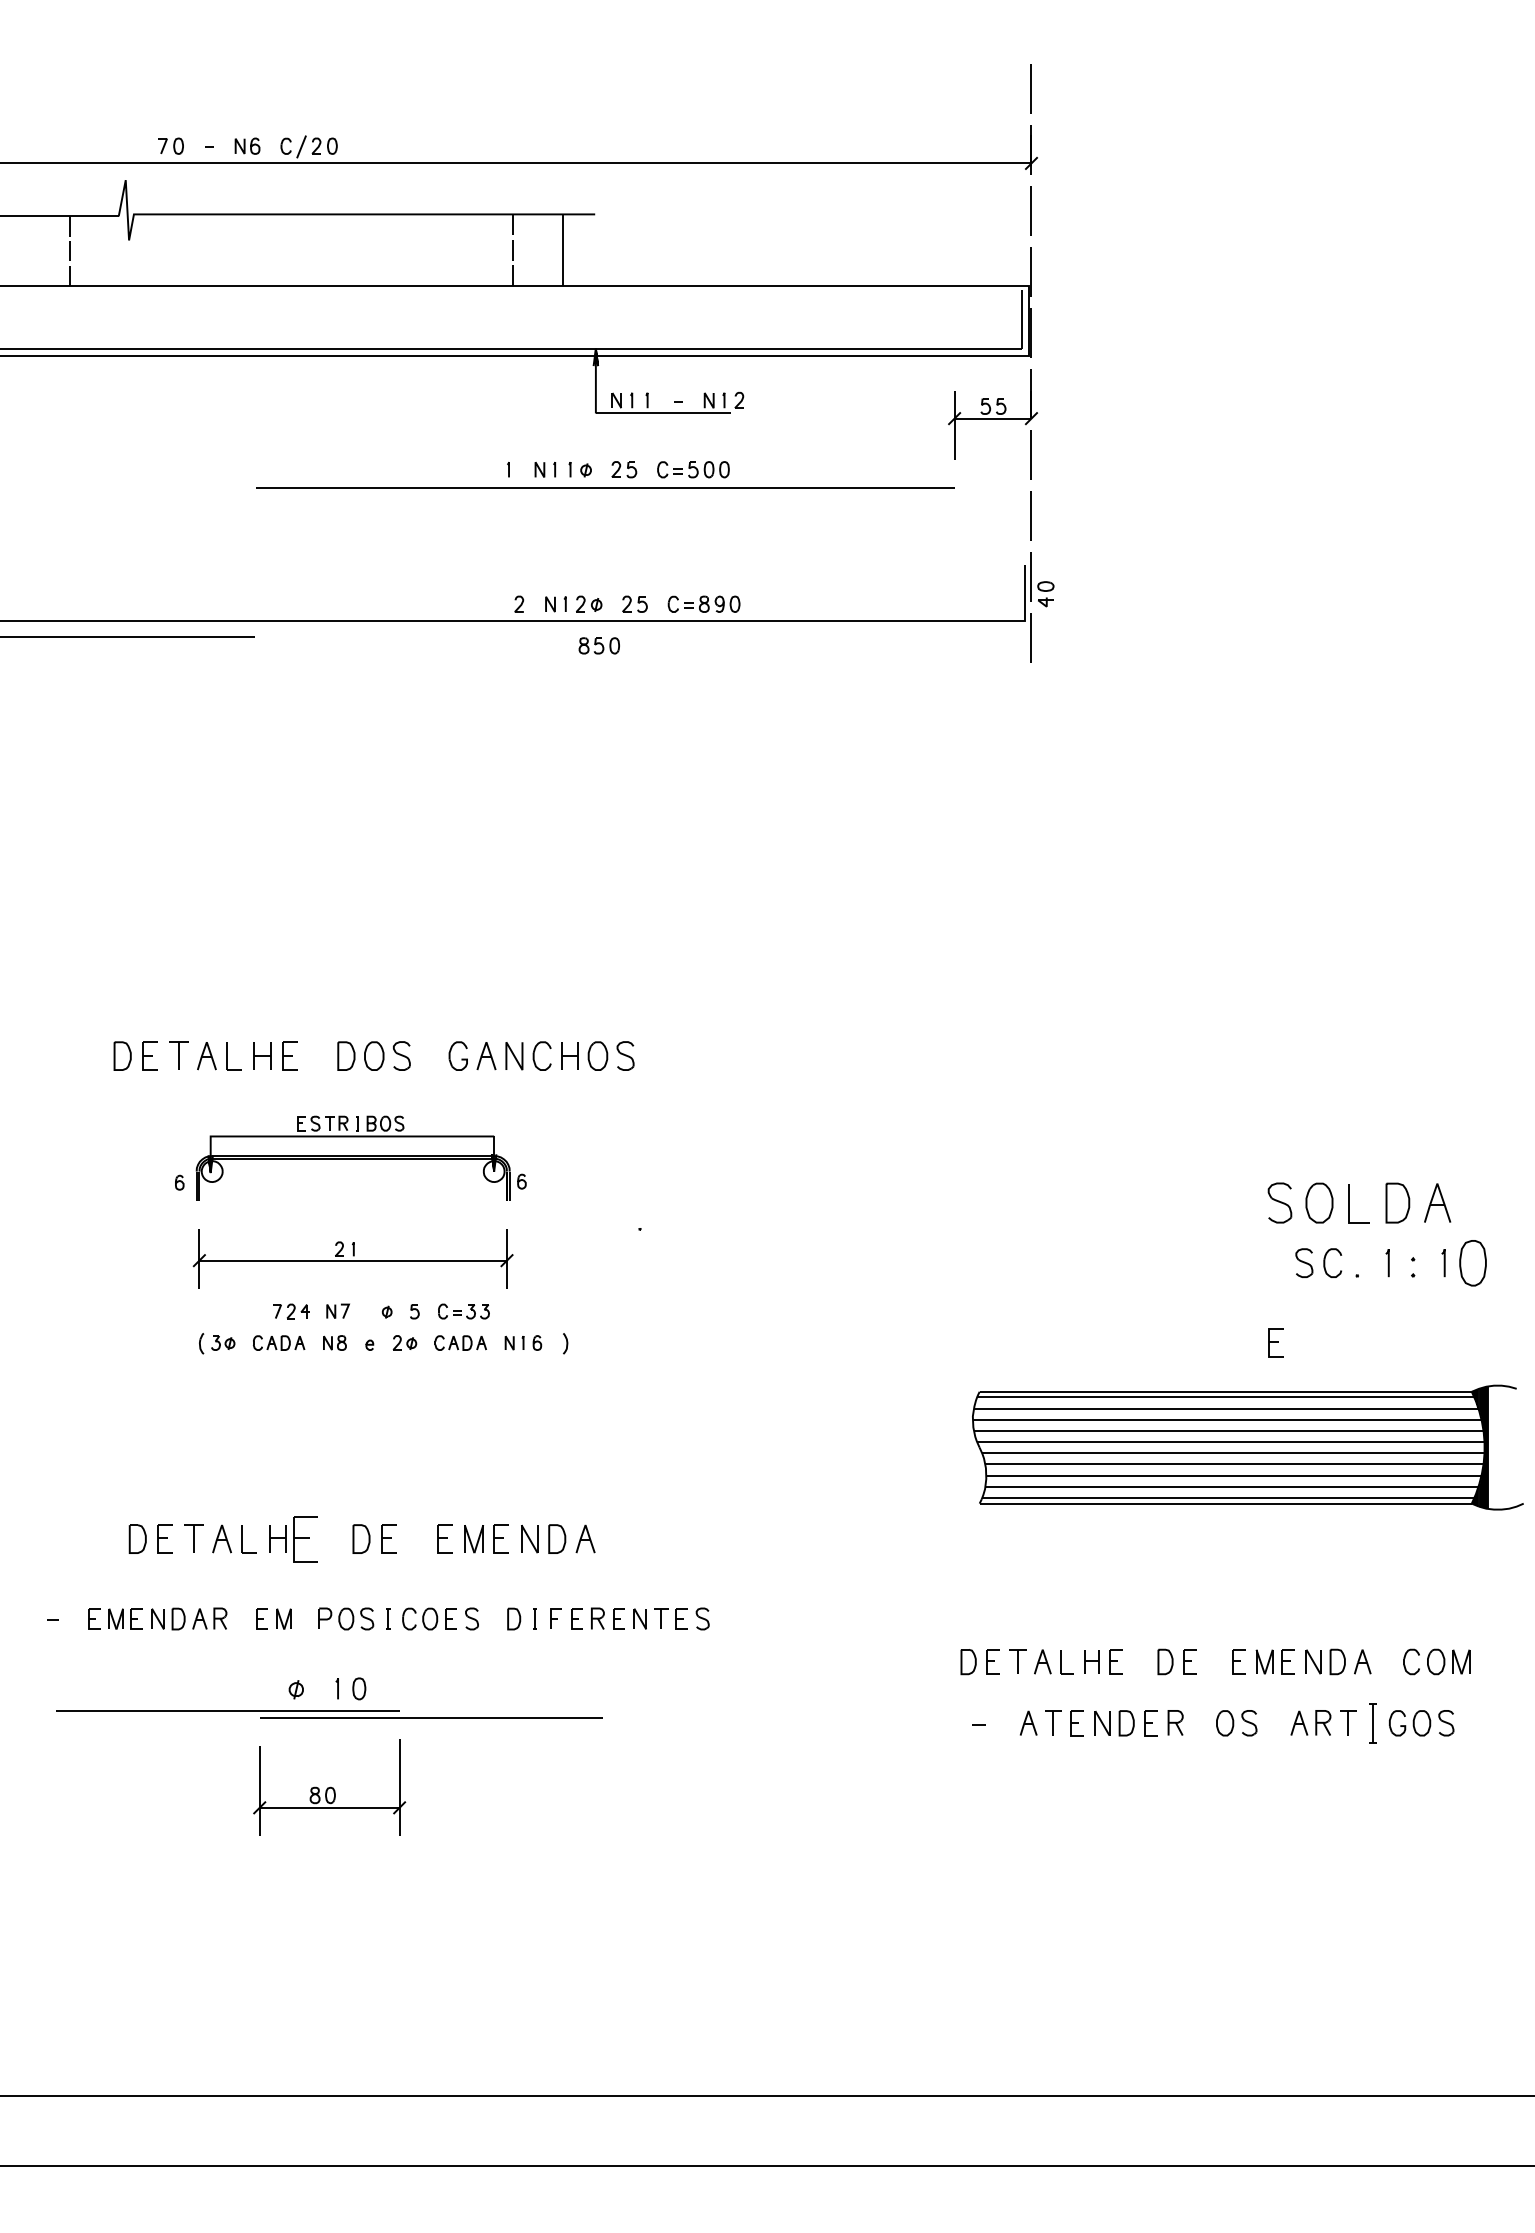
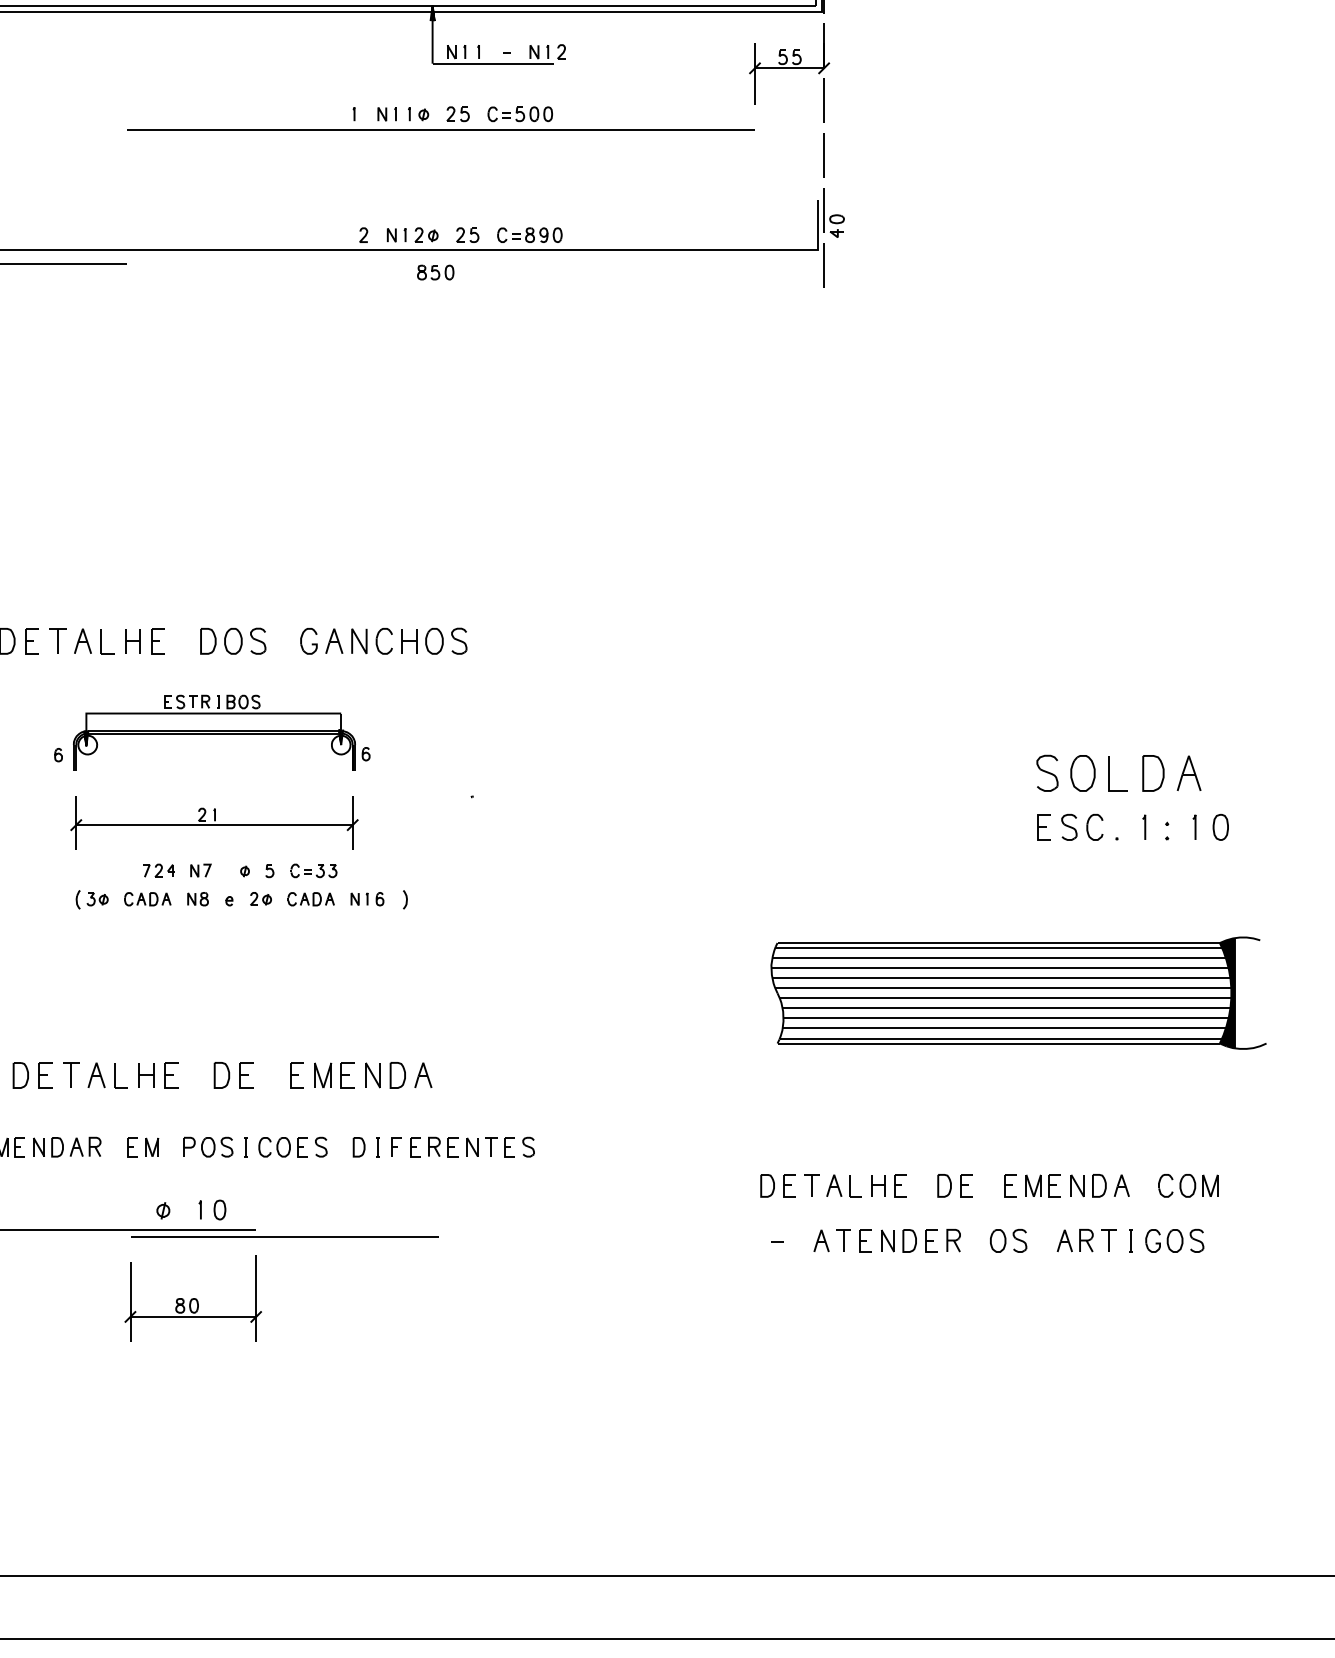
part: (1472, 1262) -> (1220, 826), size x0.62
part: (1275, 1342) -> (1043, 826), moved
part: (304, 1538) -> (170, 1074), size x0.62
part: (1372, 1723) -> (1130, 1241), size x0.62

